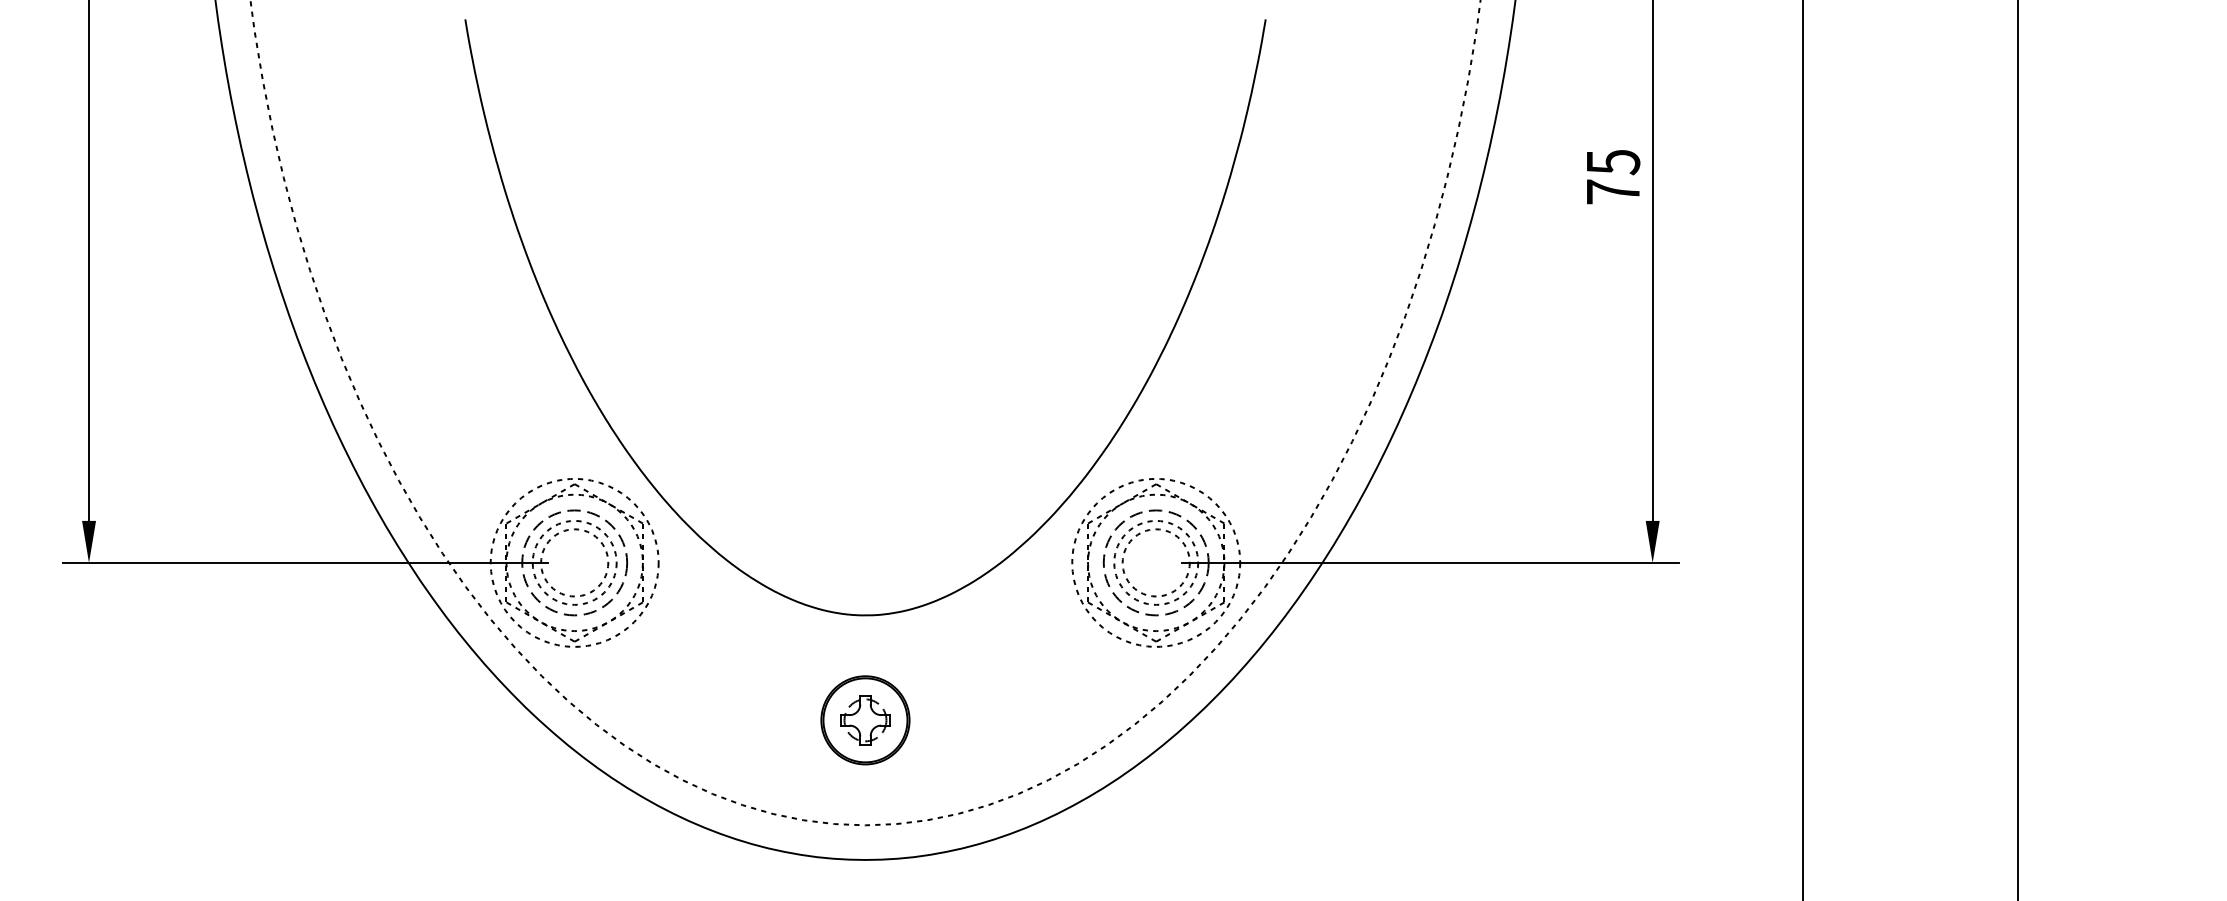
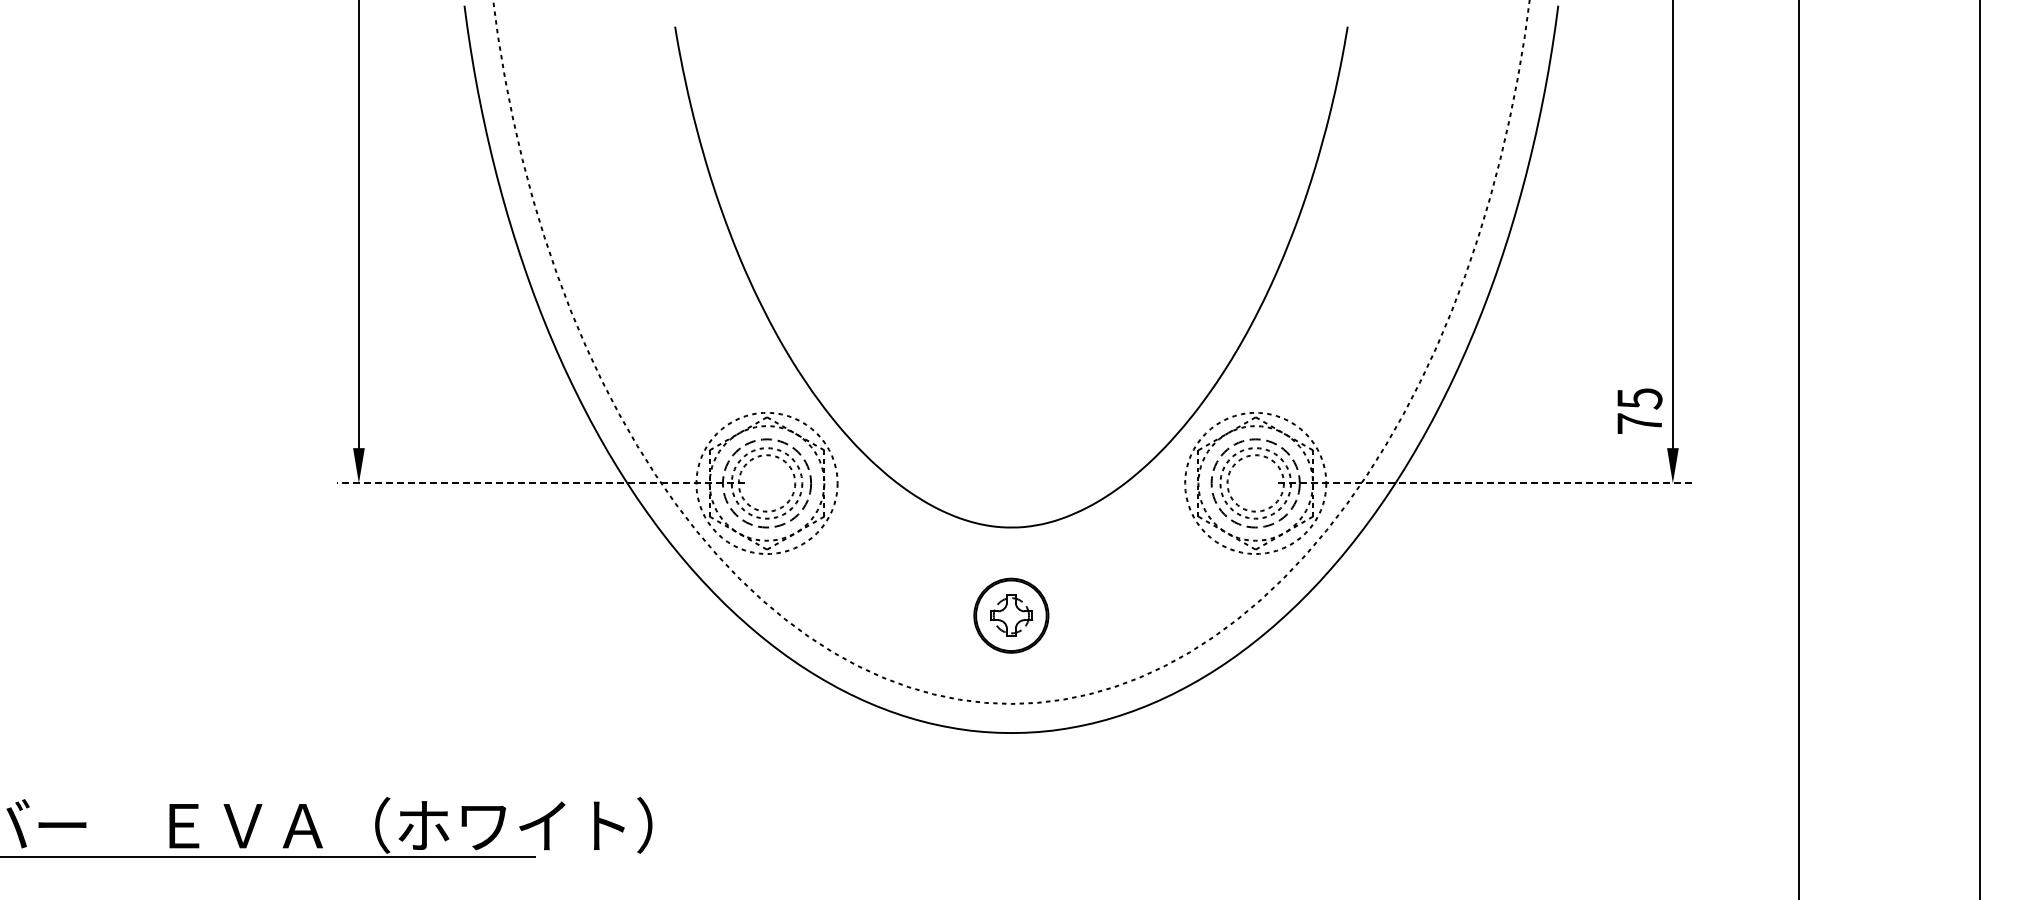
text: (1612, 176) -> (1639, 410), moved
line: (305, 562) -> (540, 483), solid -> dashed
line: (1430, 562) -> (1486, 483), solid -> dashed

